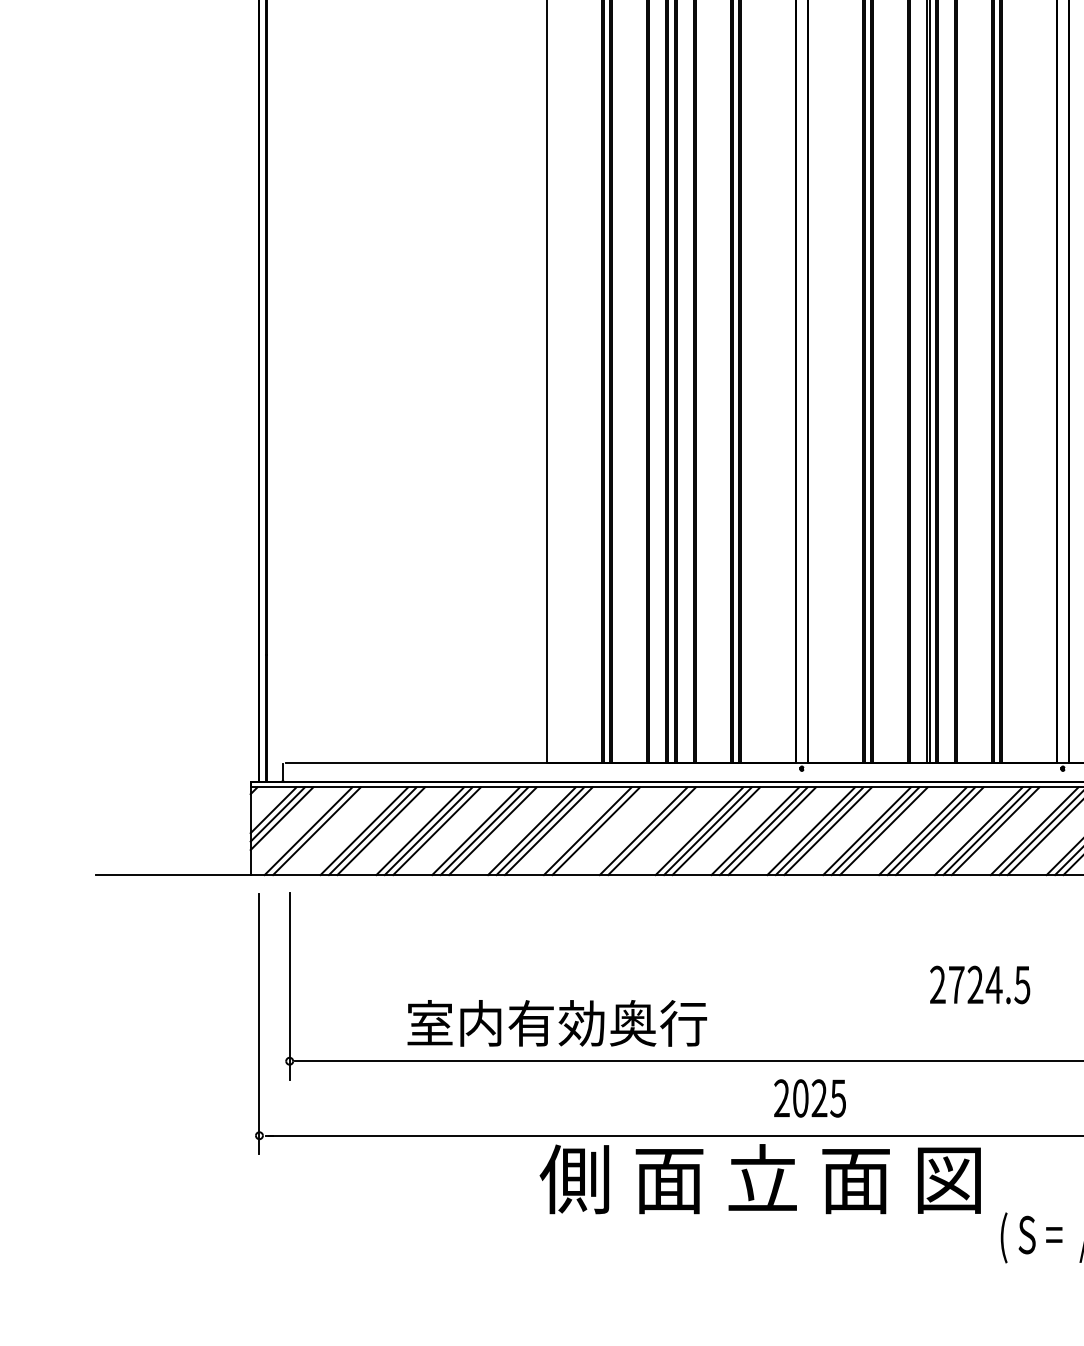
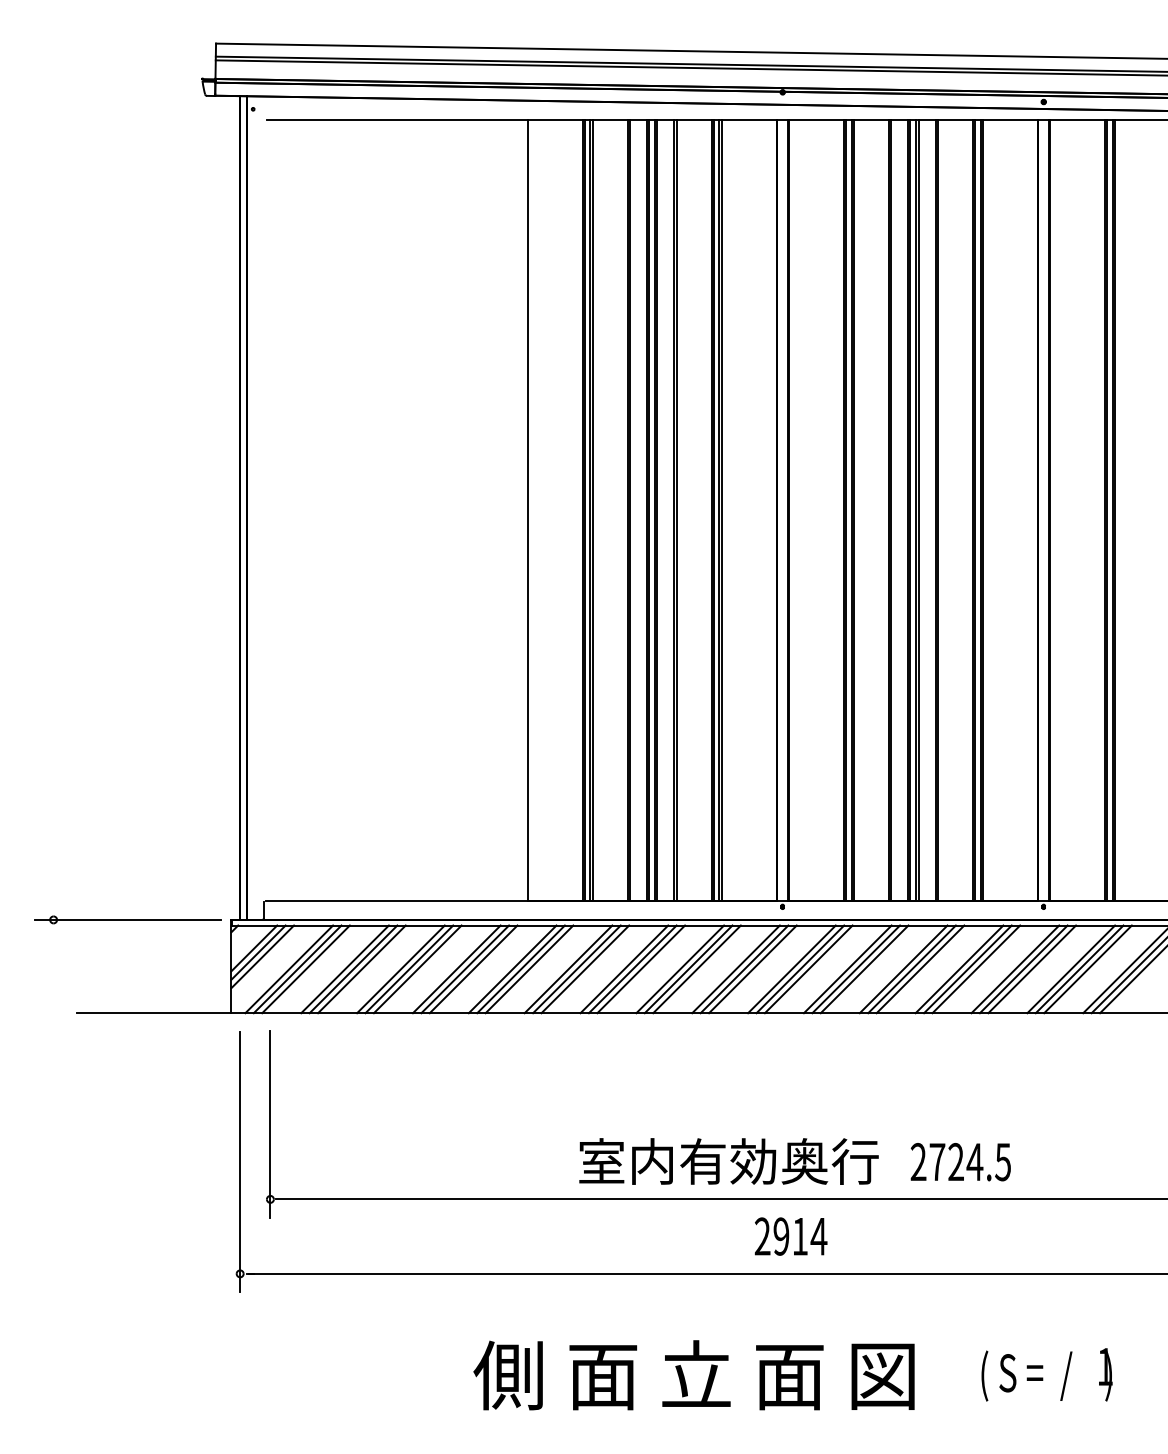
part: (146, 781) -> (127, 919), added
line: (324, 831) -> (305, 969), added
line: (604, 831) -> (585, 969), added
line: (660, 831) -> (641, 969), added
text: (979, 985) -> (960, 1162), moved
text: (556, 1023) -> (728, 1161), moved
text: (819, 1098) -> (800, 1236), 2025 -> 2914
text: (759, 1179) -> (693, 1375), moved

